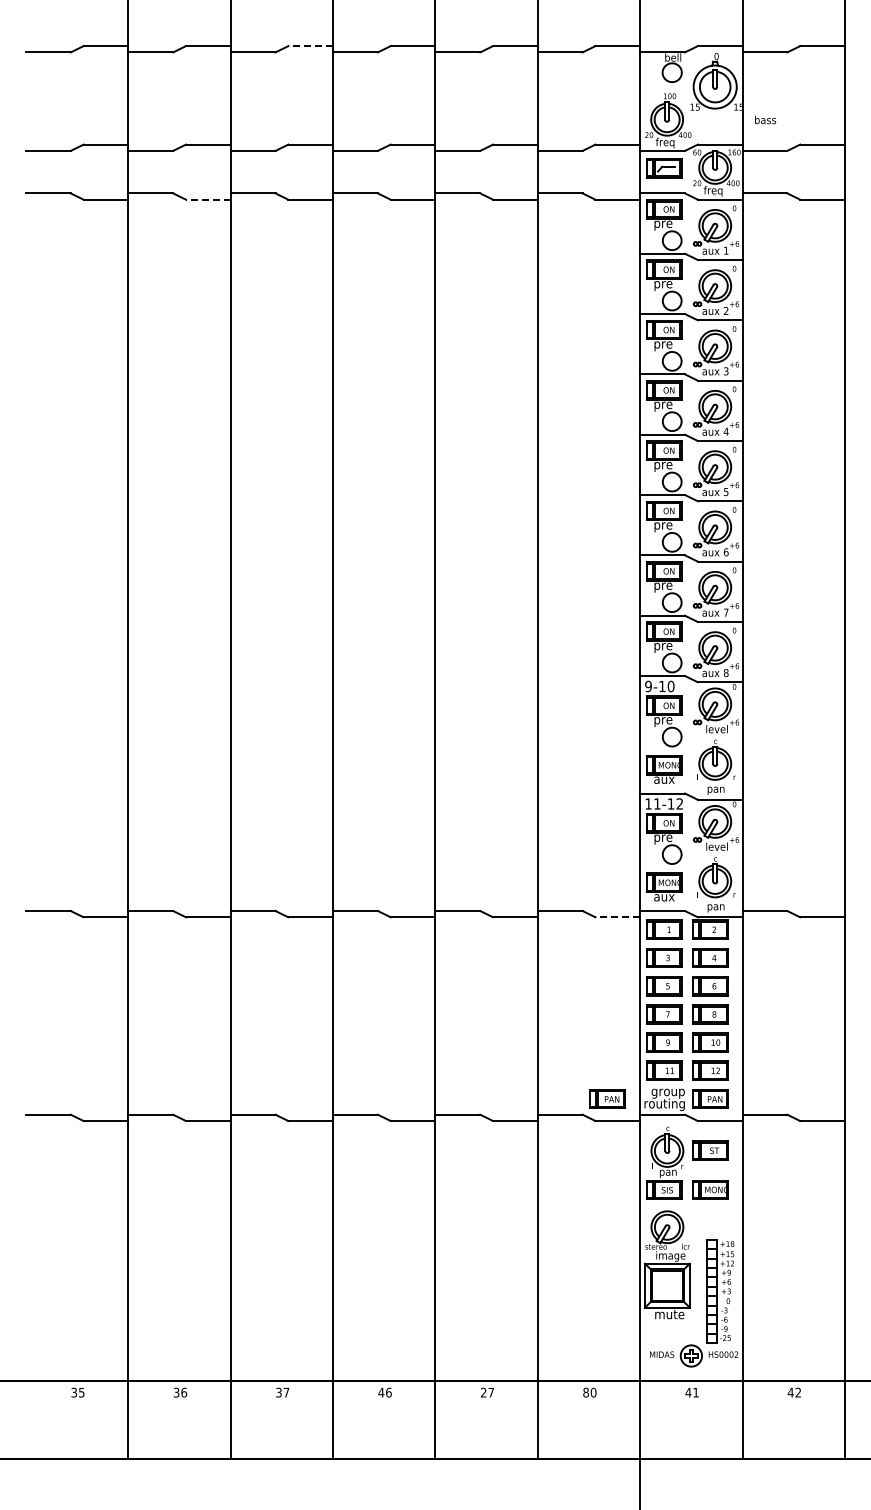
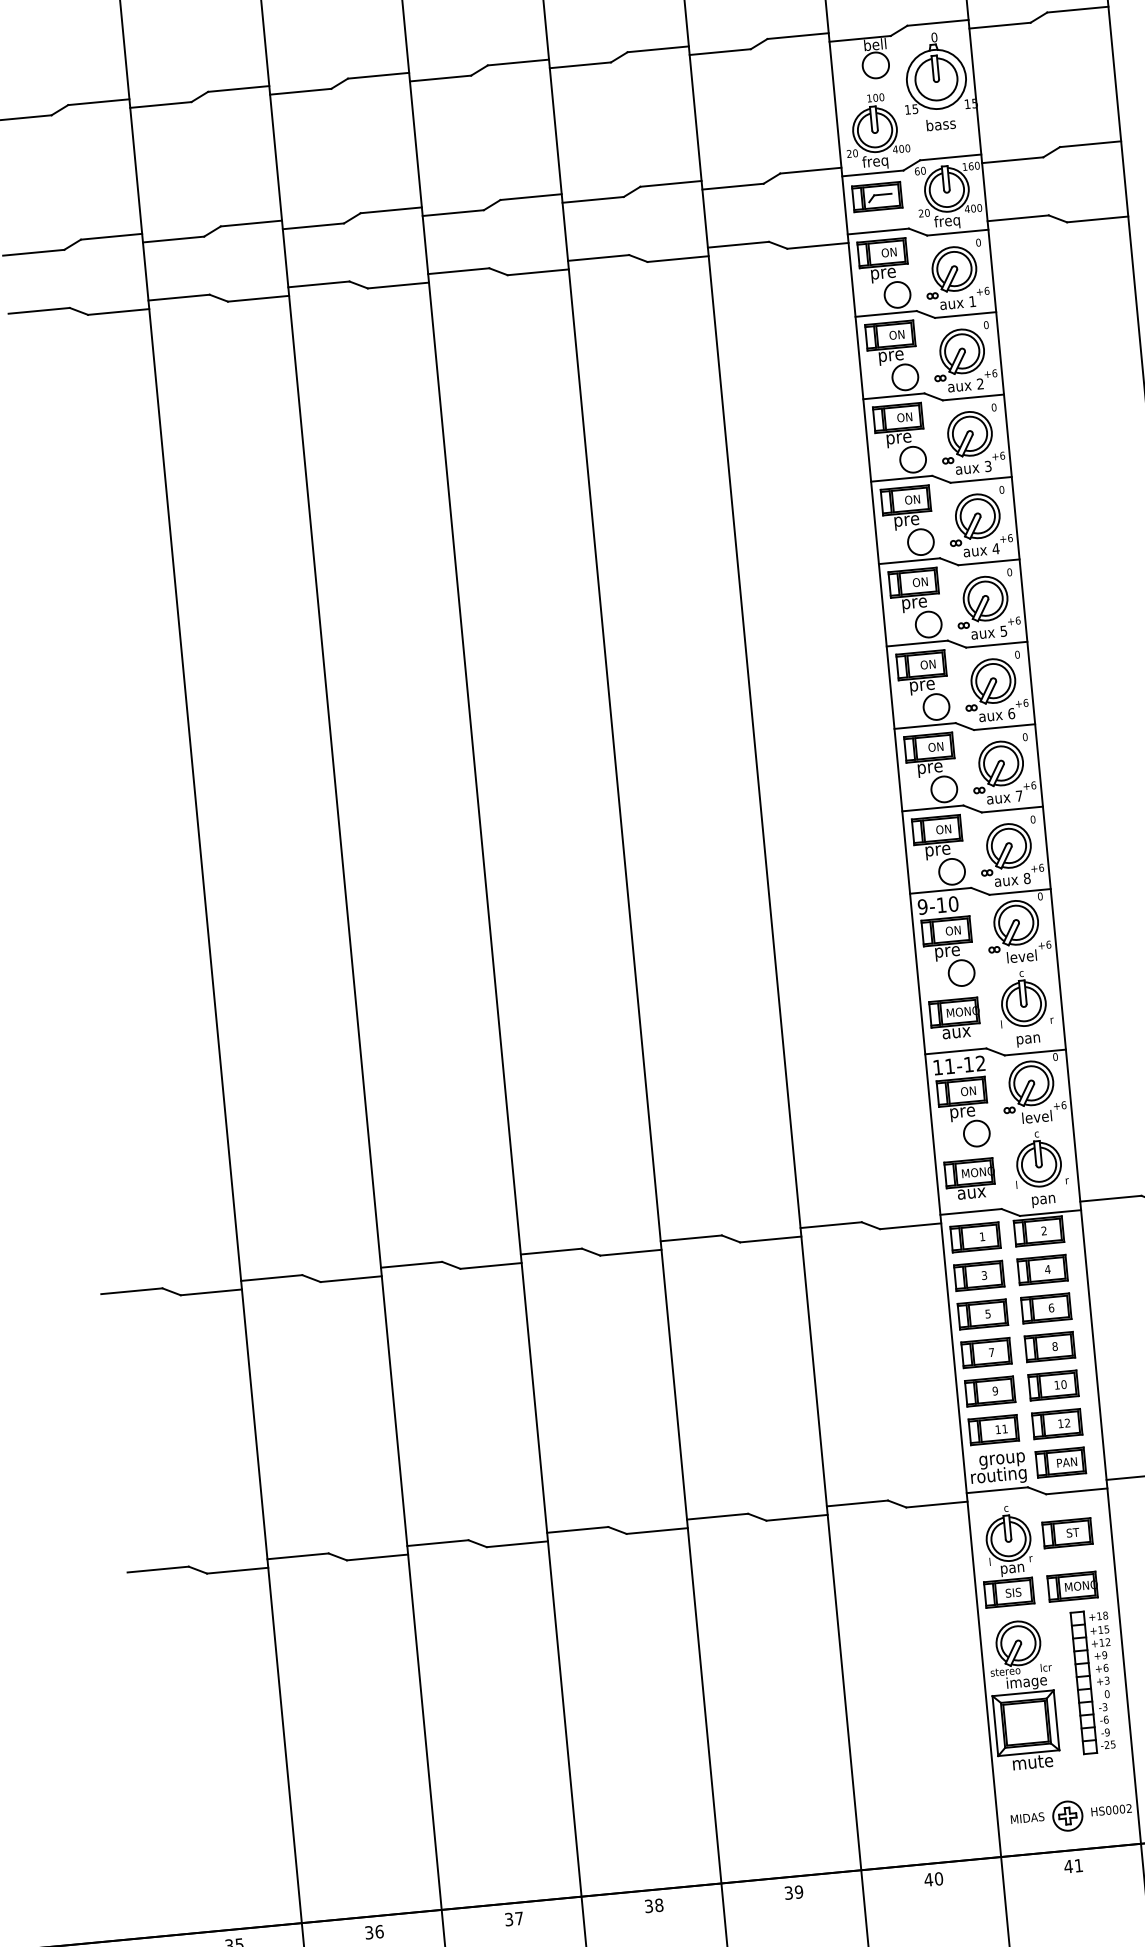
line: (310, 46) -> (378, 76), dashed -> solid
text: (765, 119) -> (941, 123), moved
line: (207, 199) -> (257, 298), dashed -> solid
line: (617, 917) -> (910, 1226), dashed -> solid
part: (607, 1098) -> (919, 1475), removed
part: (720, 1291) -> (1095, 1681), moved
text: (384, 1392) -> (653, 1905), 46 -> 38
text: (487, 1392) -> (793, 1892), 27 -> 39
text: (586, 1392) -> (929, 1879), 80 -> 40

